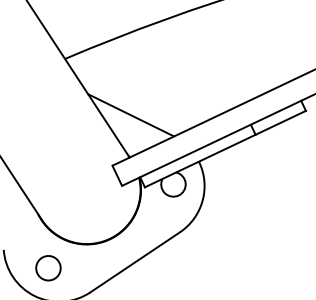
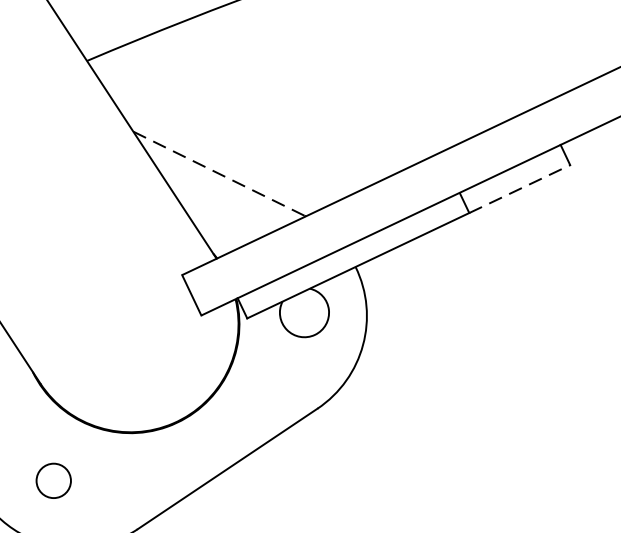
line: (130, 115) -> (218, 174), solid -> dashed
line: (280, 122) -> (519, 188), solid -> dashed
circle: (48, 268) -> (53, 481), size x0.7

